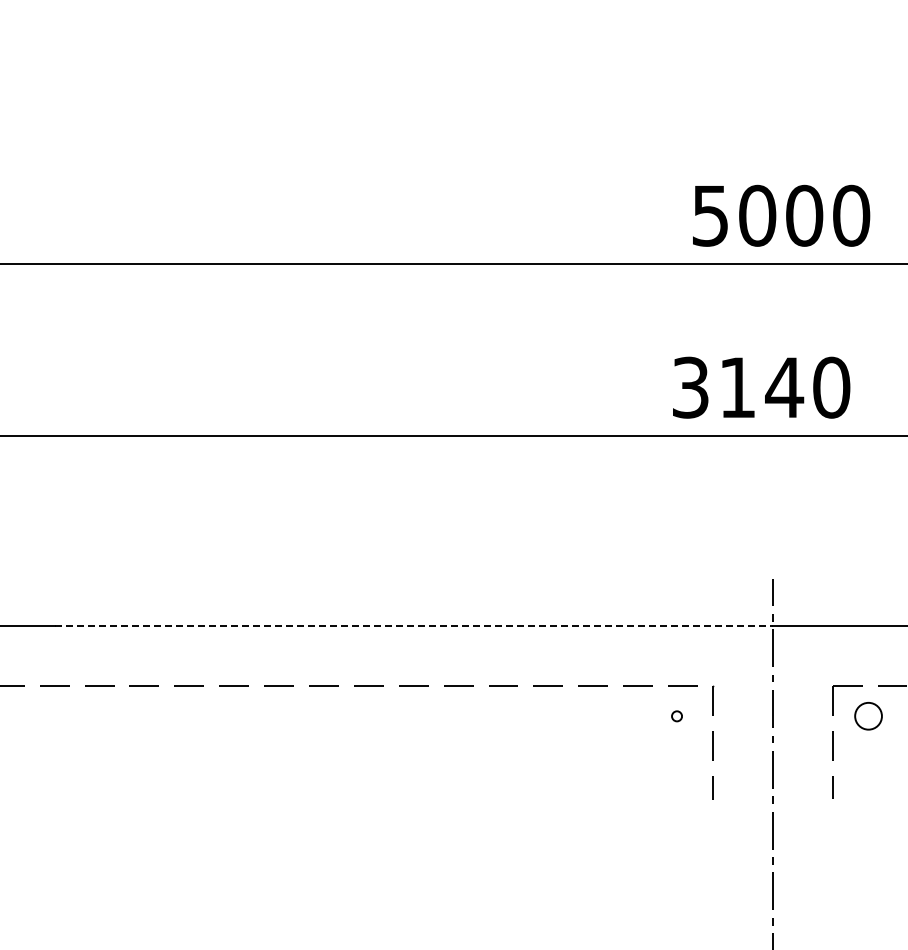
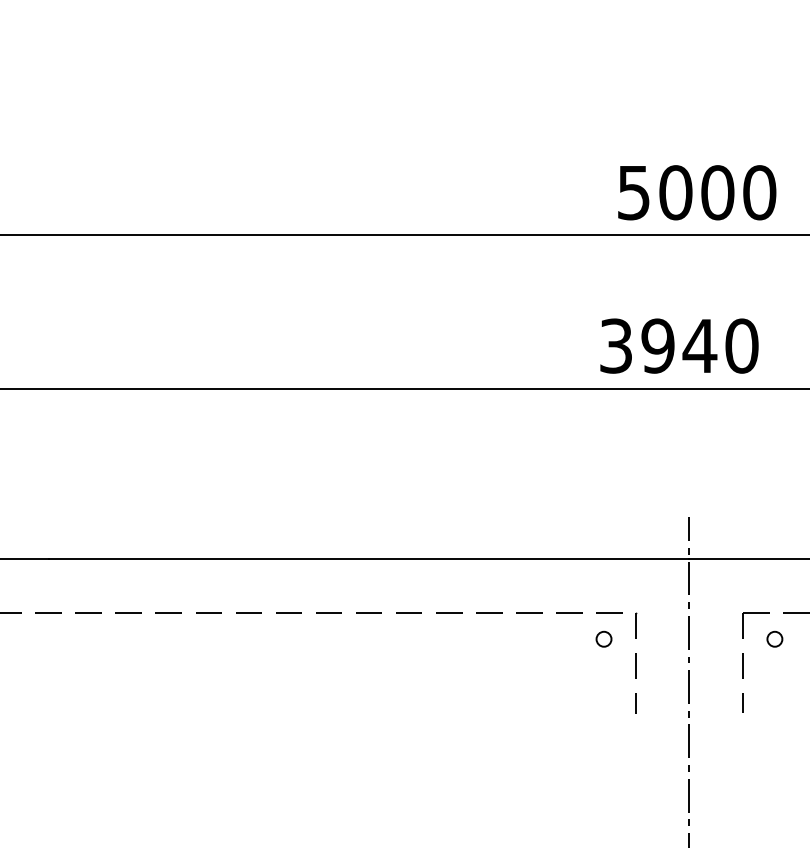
text: (737, 387) -> (657, 345), 3140 -> 3940
line: (414, 626) -> (369, 559), dashed -> solid
circle: (868, 715) -> (774, 638), size x0.62
circle: (676, 716) -> (603, 639), size x1.67

